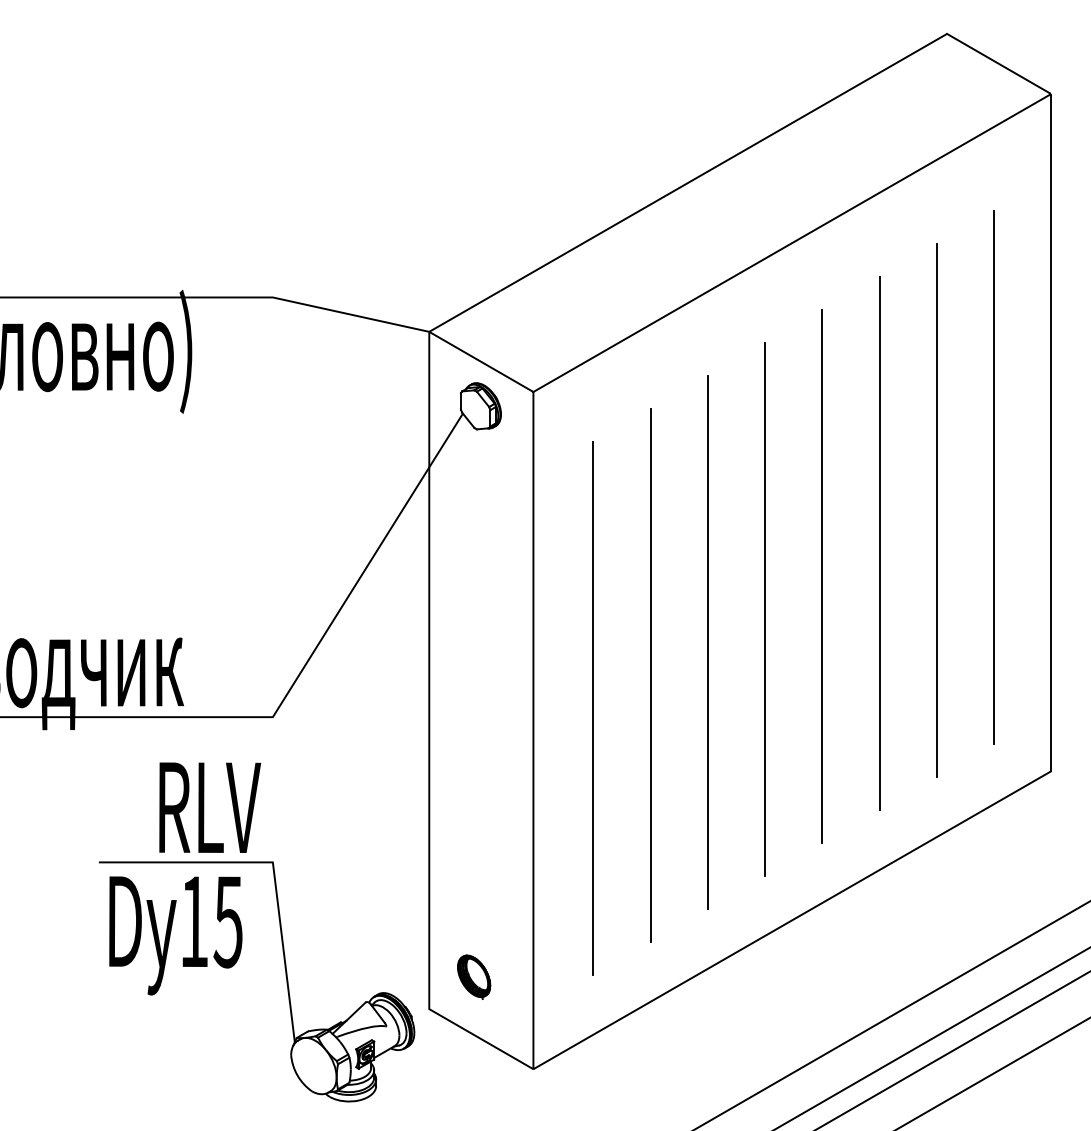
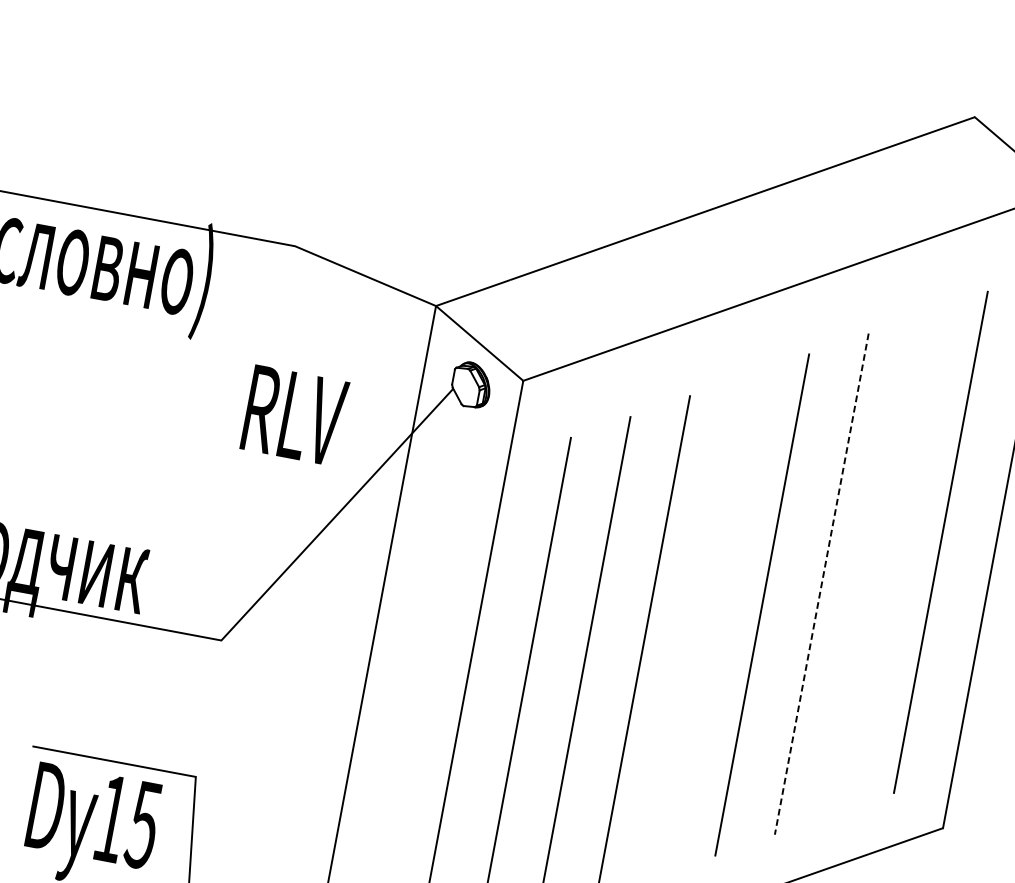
line: (936, 510) -> (881, 563), removed
line: (879, 543) -> (821, 584), solid -> dashed
line: (765, 609) -> (703, 625), removed
text: (210, 807) -> (295, 415), moved

